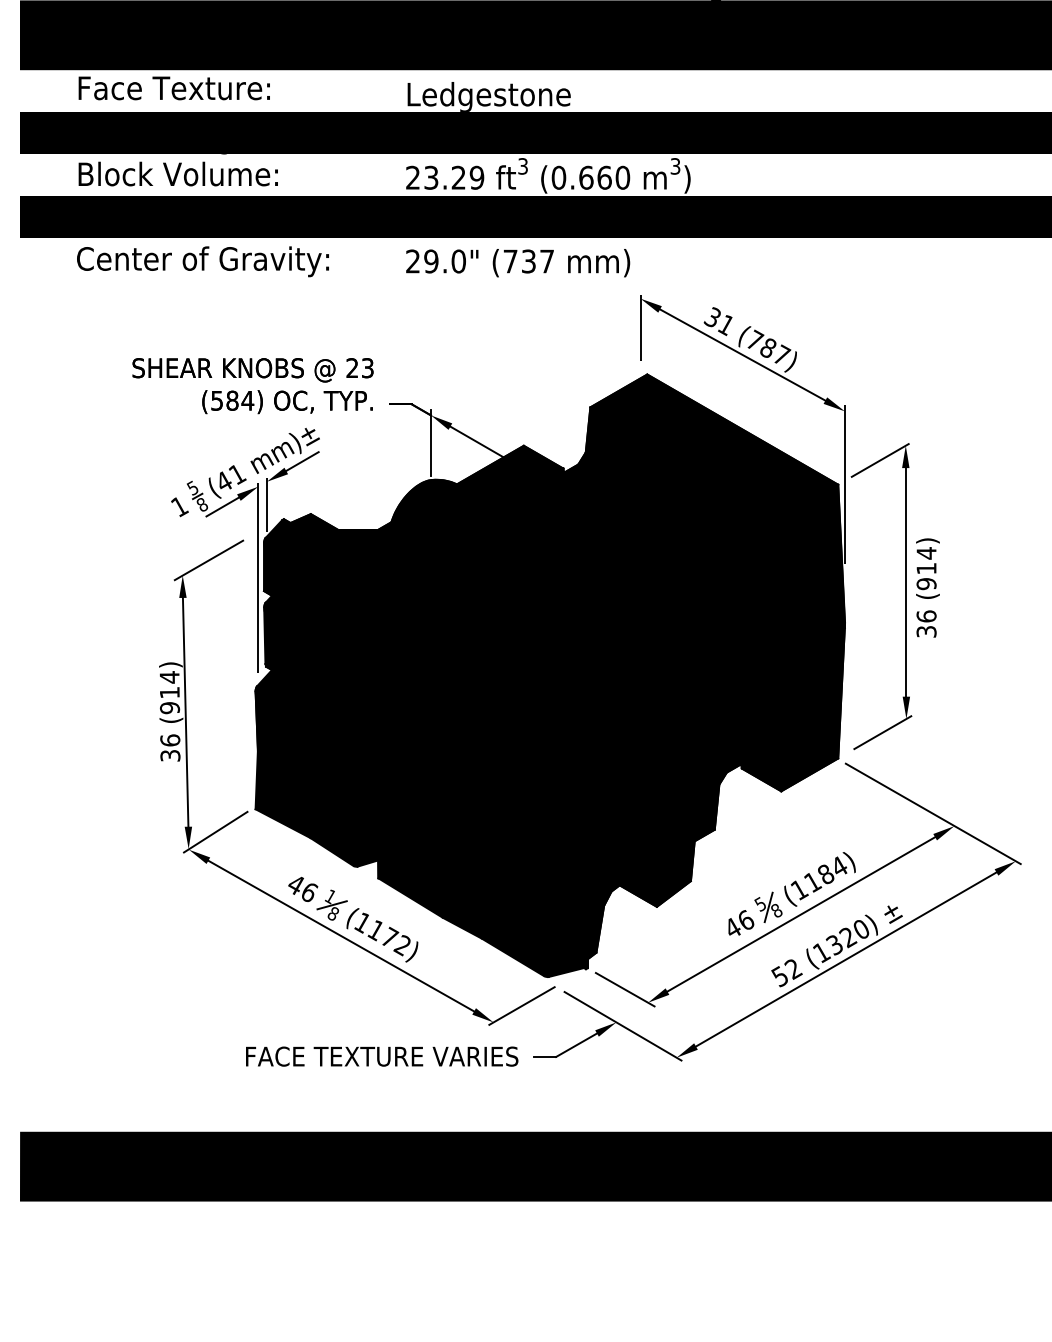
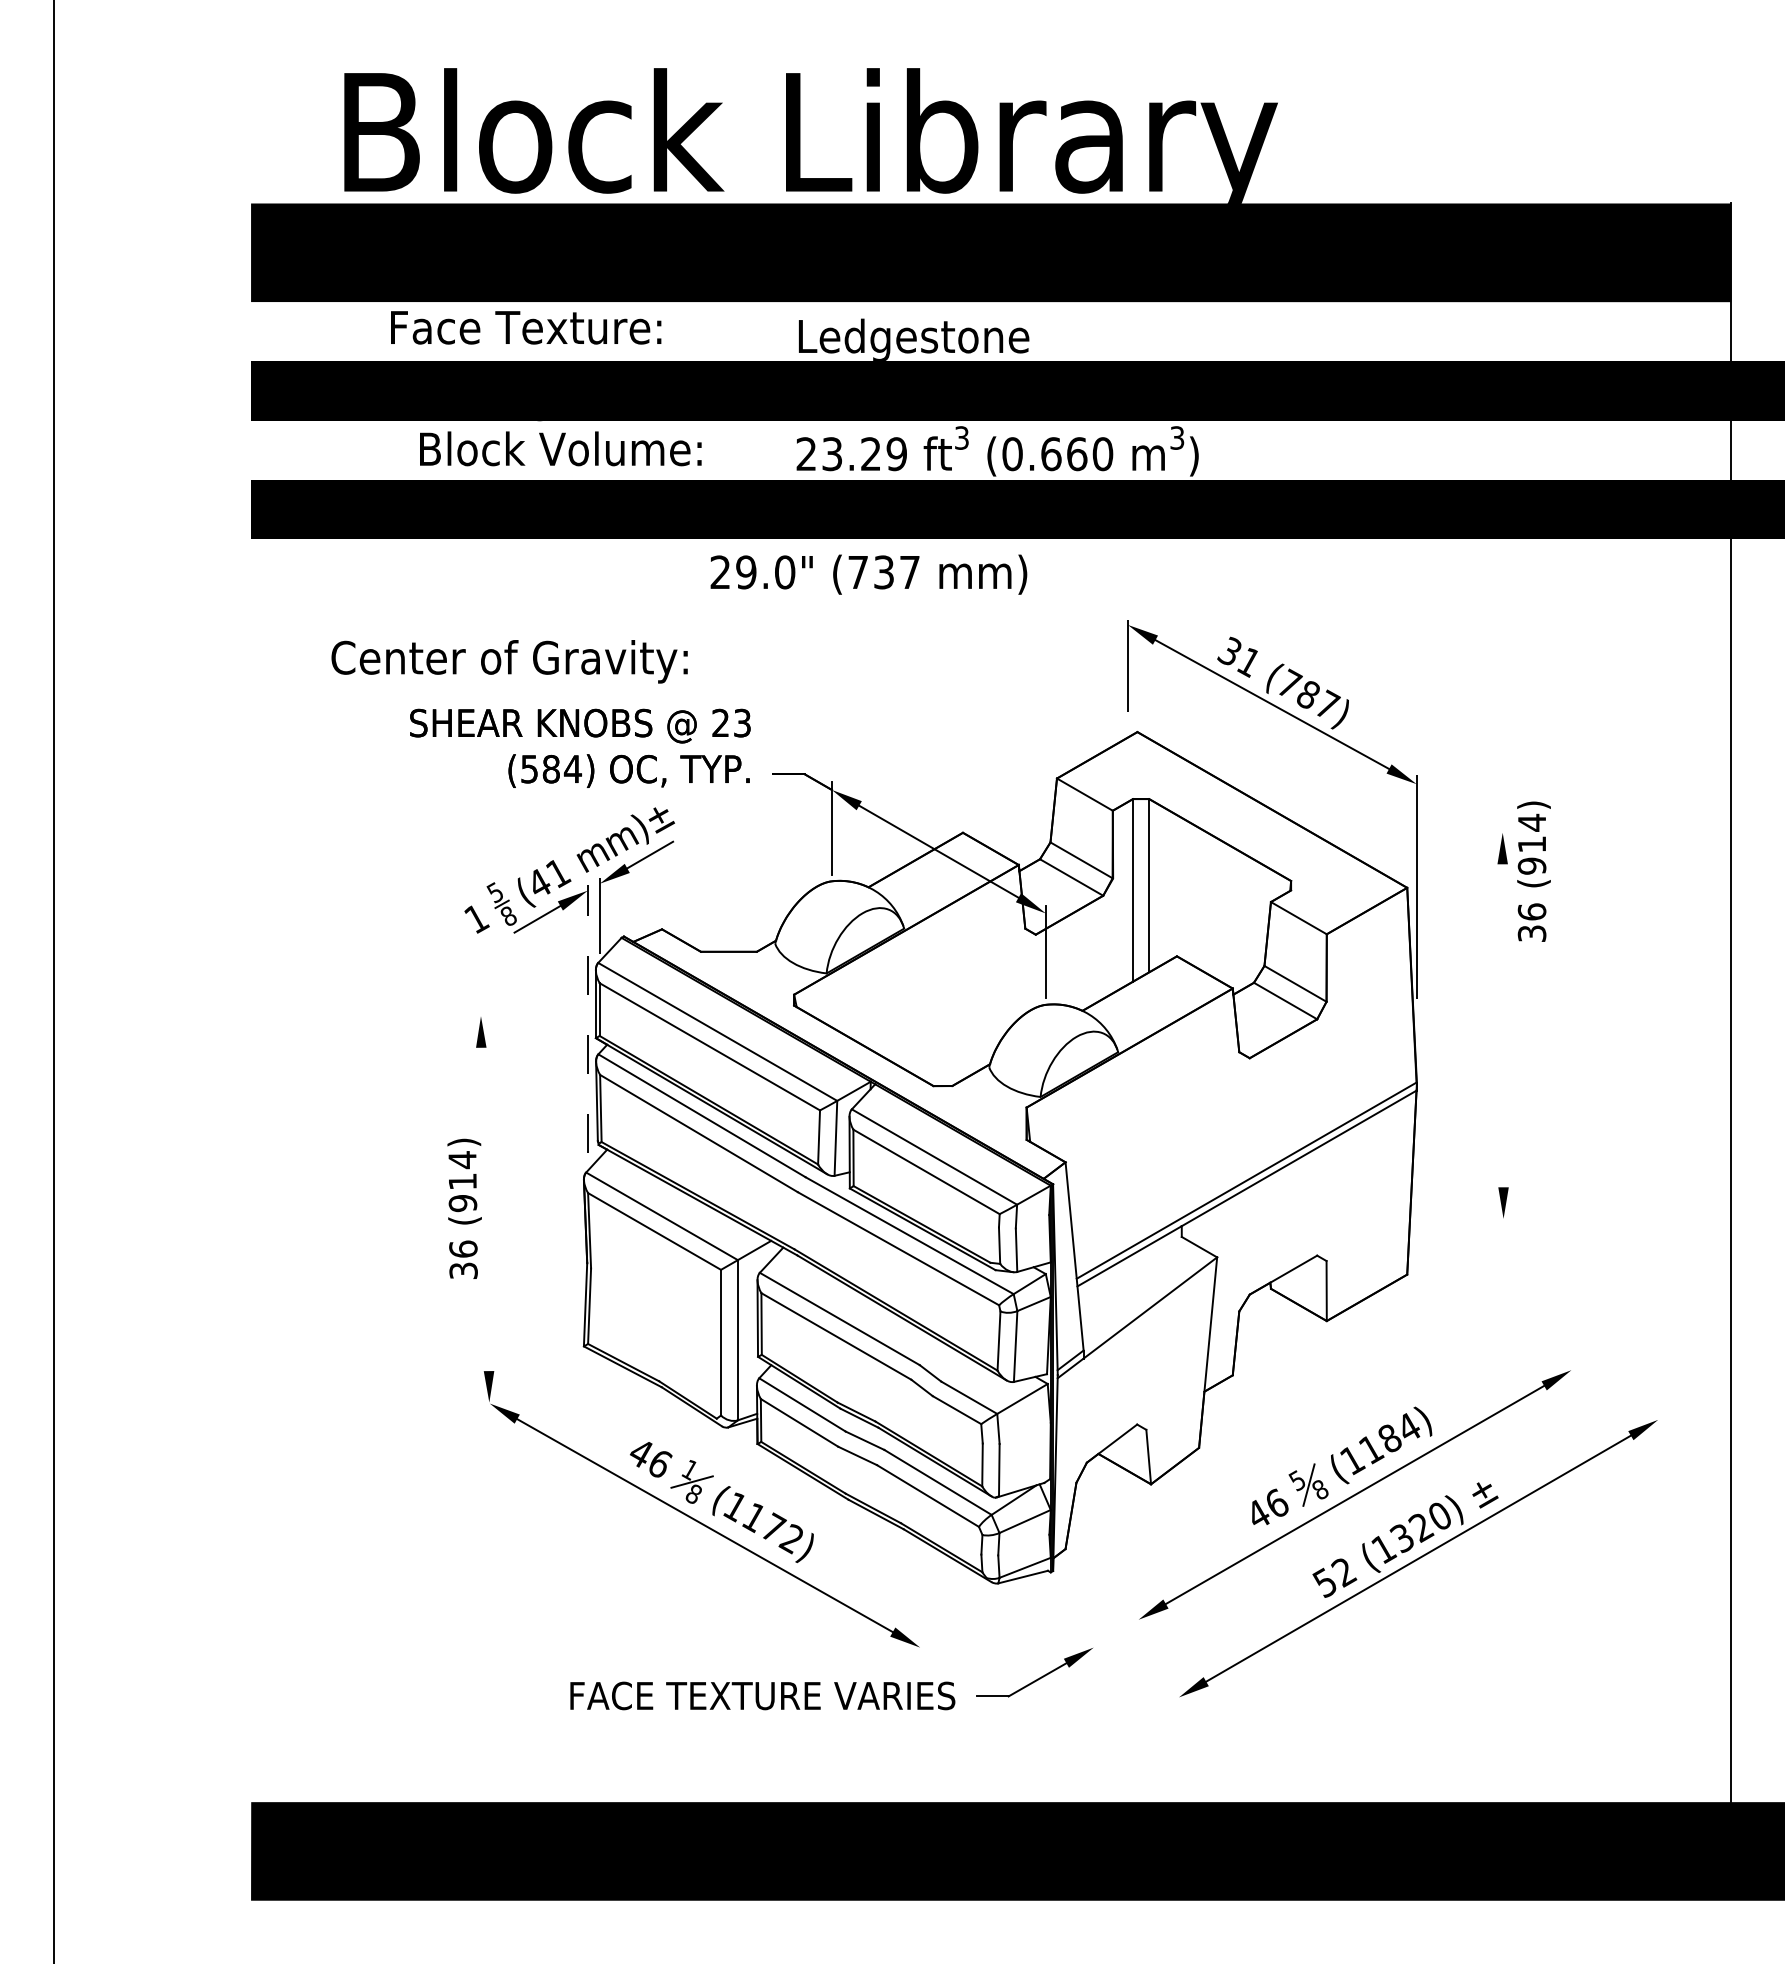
text: (174, 88) -> (526, 327), moved
text: (178, 173) -> (560, 448), moved
text: (202, 261) -> (509, 661), moved
text: (517, 262) -> (868, 574), moved
line: (880, 460) -> (1466, 853), removed
line: (208, 560) -> (517, 994), removed
line: (258, 577) -> (587, 1019), solid -> dashed
line: (906, 582) -> (1503, 1025), removed
text: (927, 587) -> (1533, 871), moved
fill: (549, 675) -> (999, 1157), removed
line: (185, 712) -> (485, 1209), removed
line: (883, 732) -> (1470, 1237), removed
line: (933, 813) -> (1541, 1352), removed
line: (215, 831) -> (527, 1378), removed
line: (624, 989) -> (1105, 1600), removed
line: (522, 1006) -> (960, 1624), removed
line: (622, 1025) -> (1102, 1652), removed

